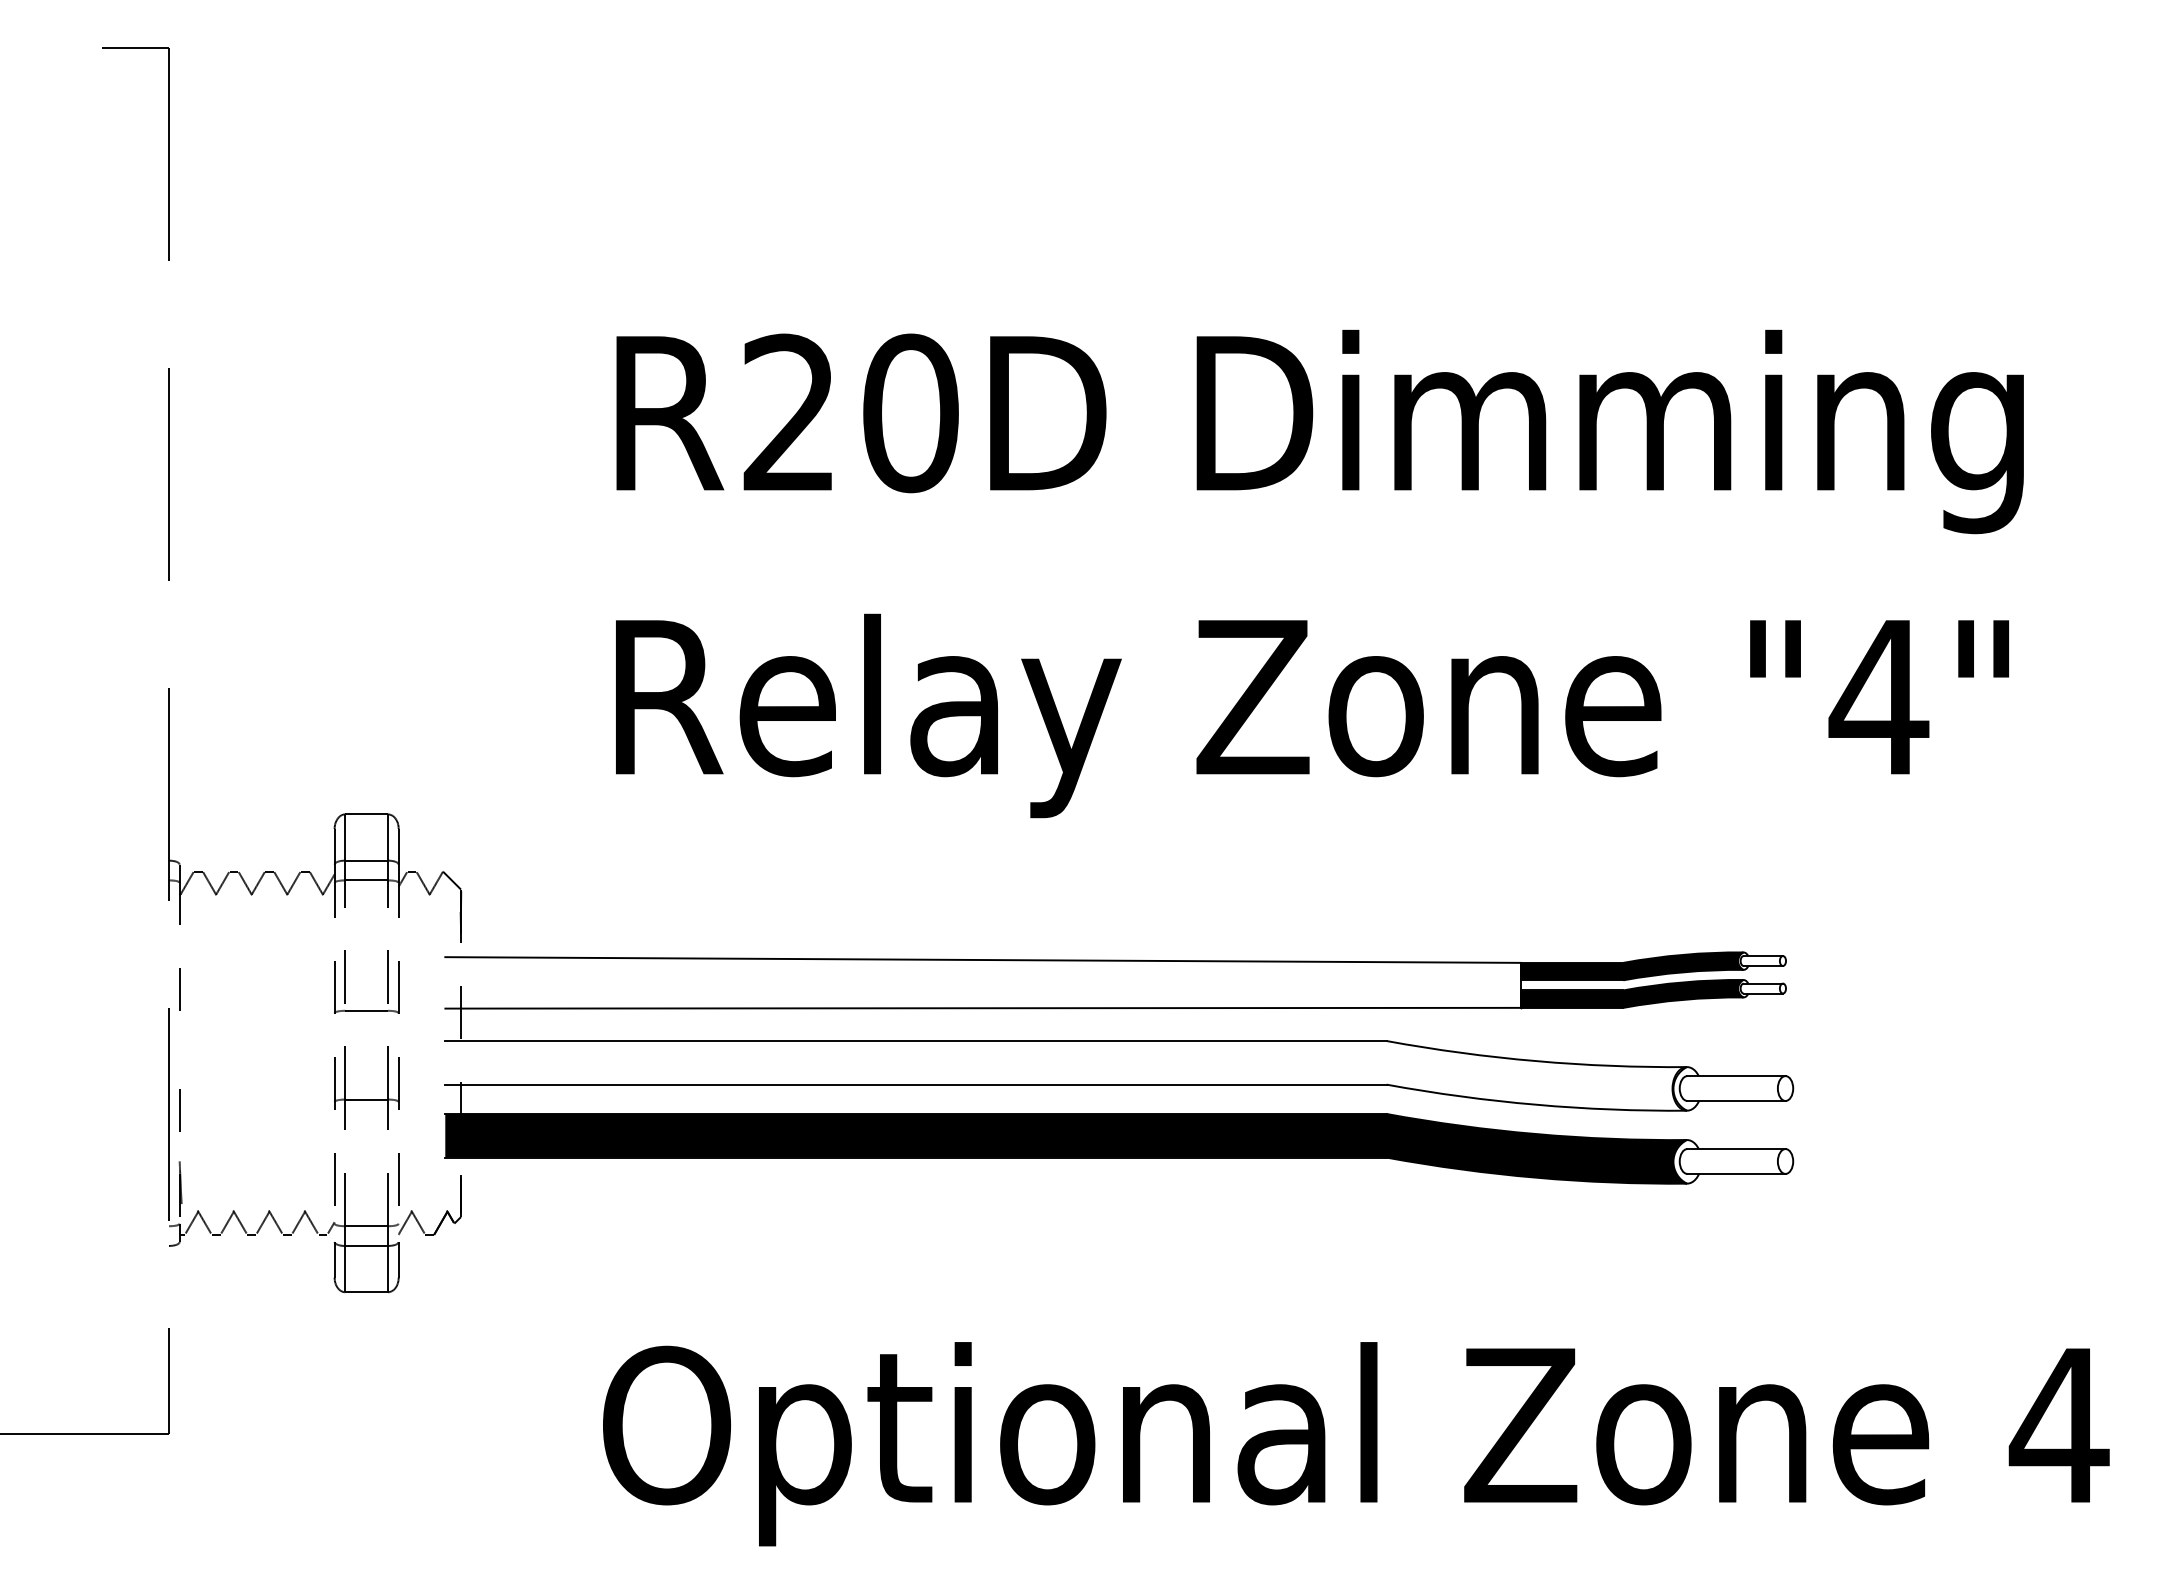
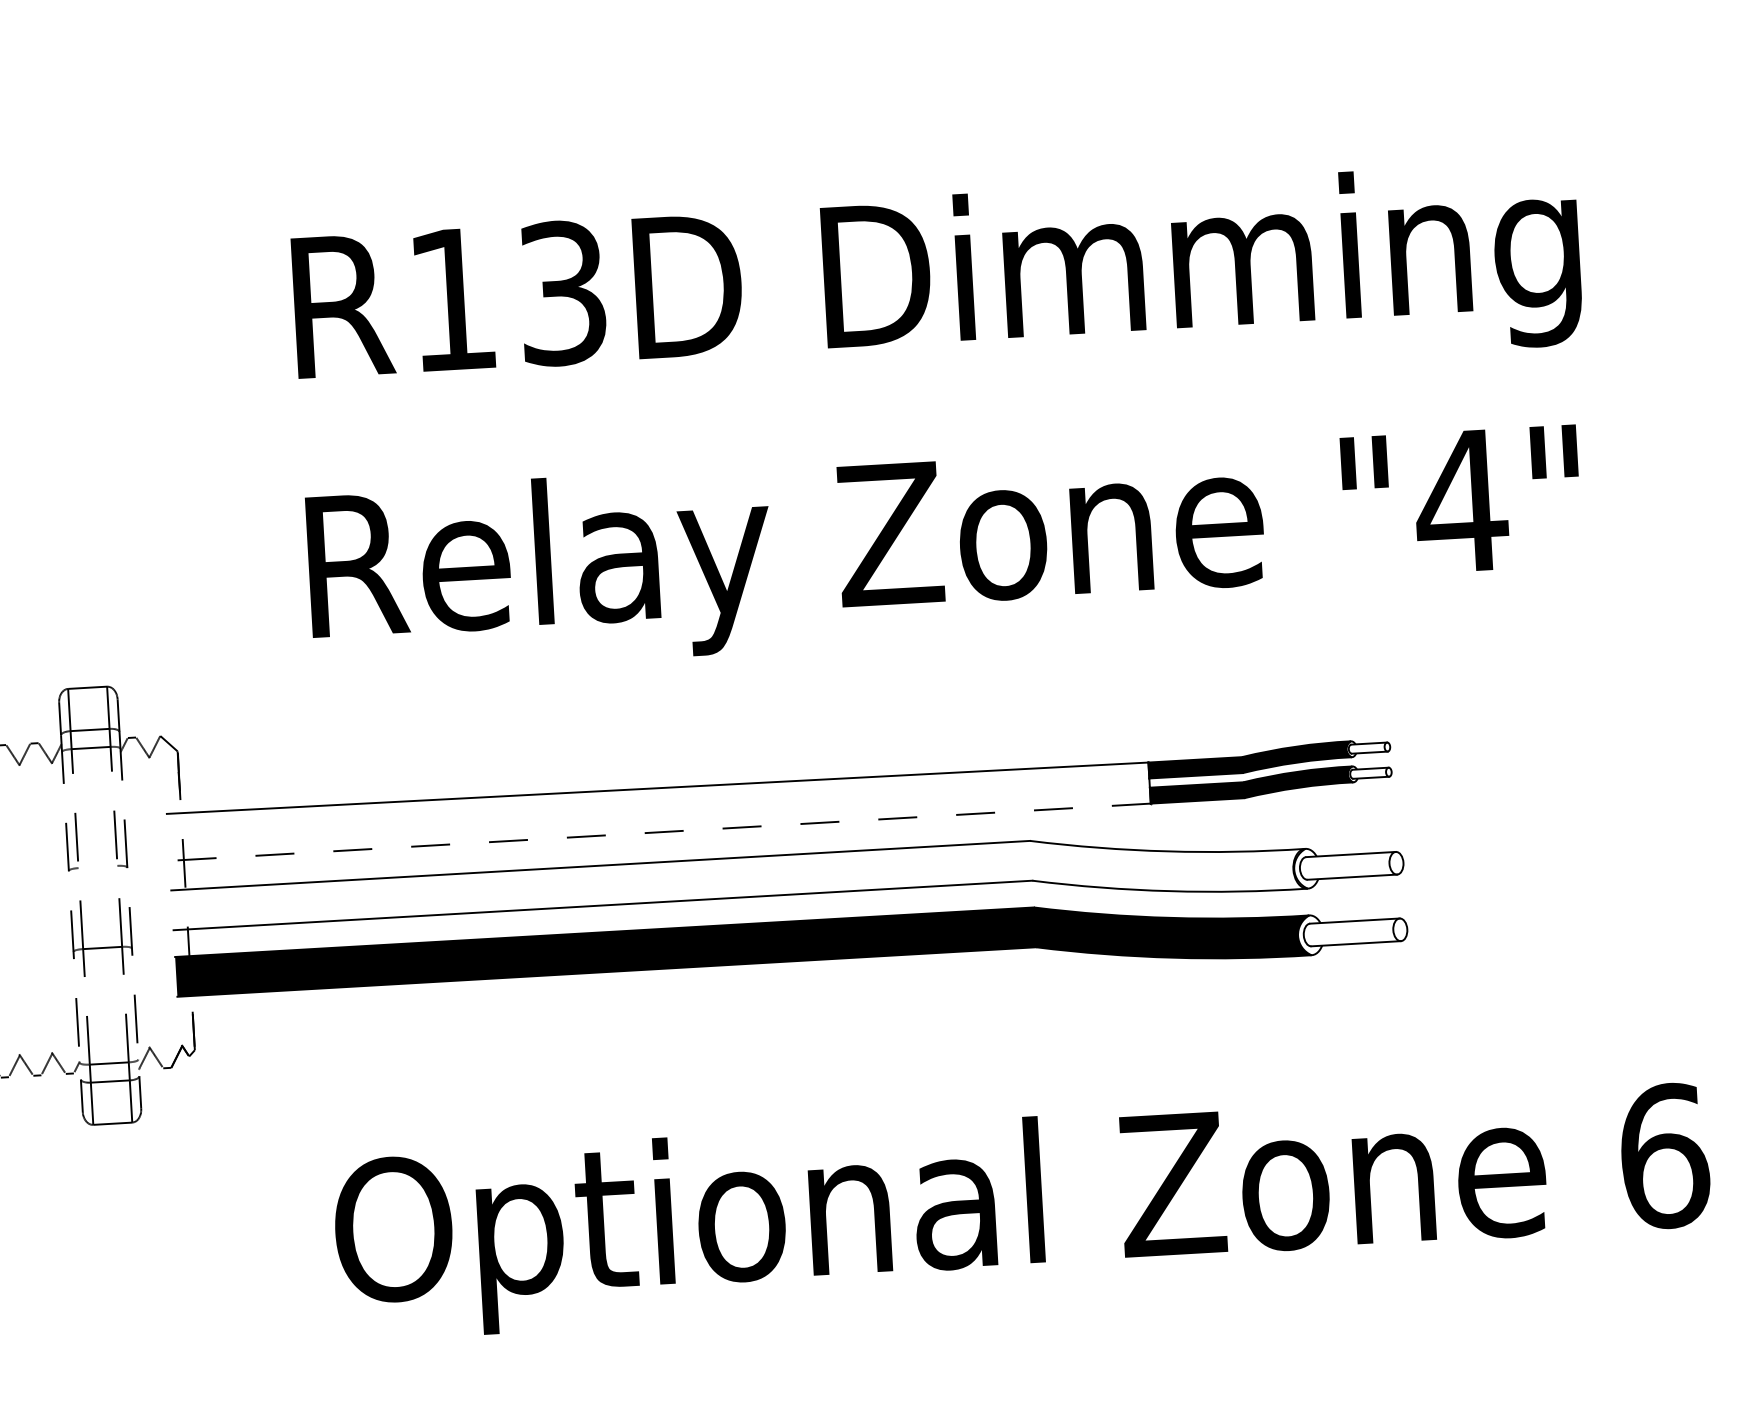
text: (850, 413) -> (507, 296), R20D -> R13D
line: (983, 1008) -> (660, 832), solid -> dashed
line: (366, 1010) -> (97, 866), removed
text: (2058, 1425) -> (1663, 1156), 4 -> 6

